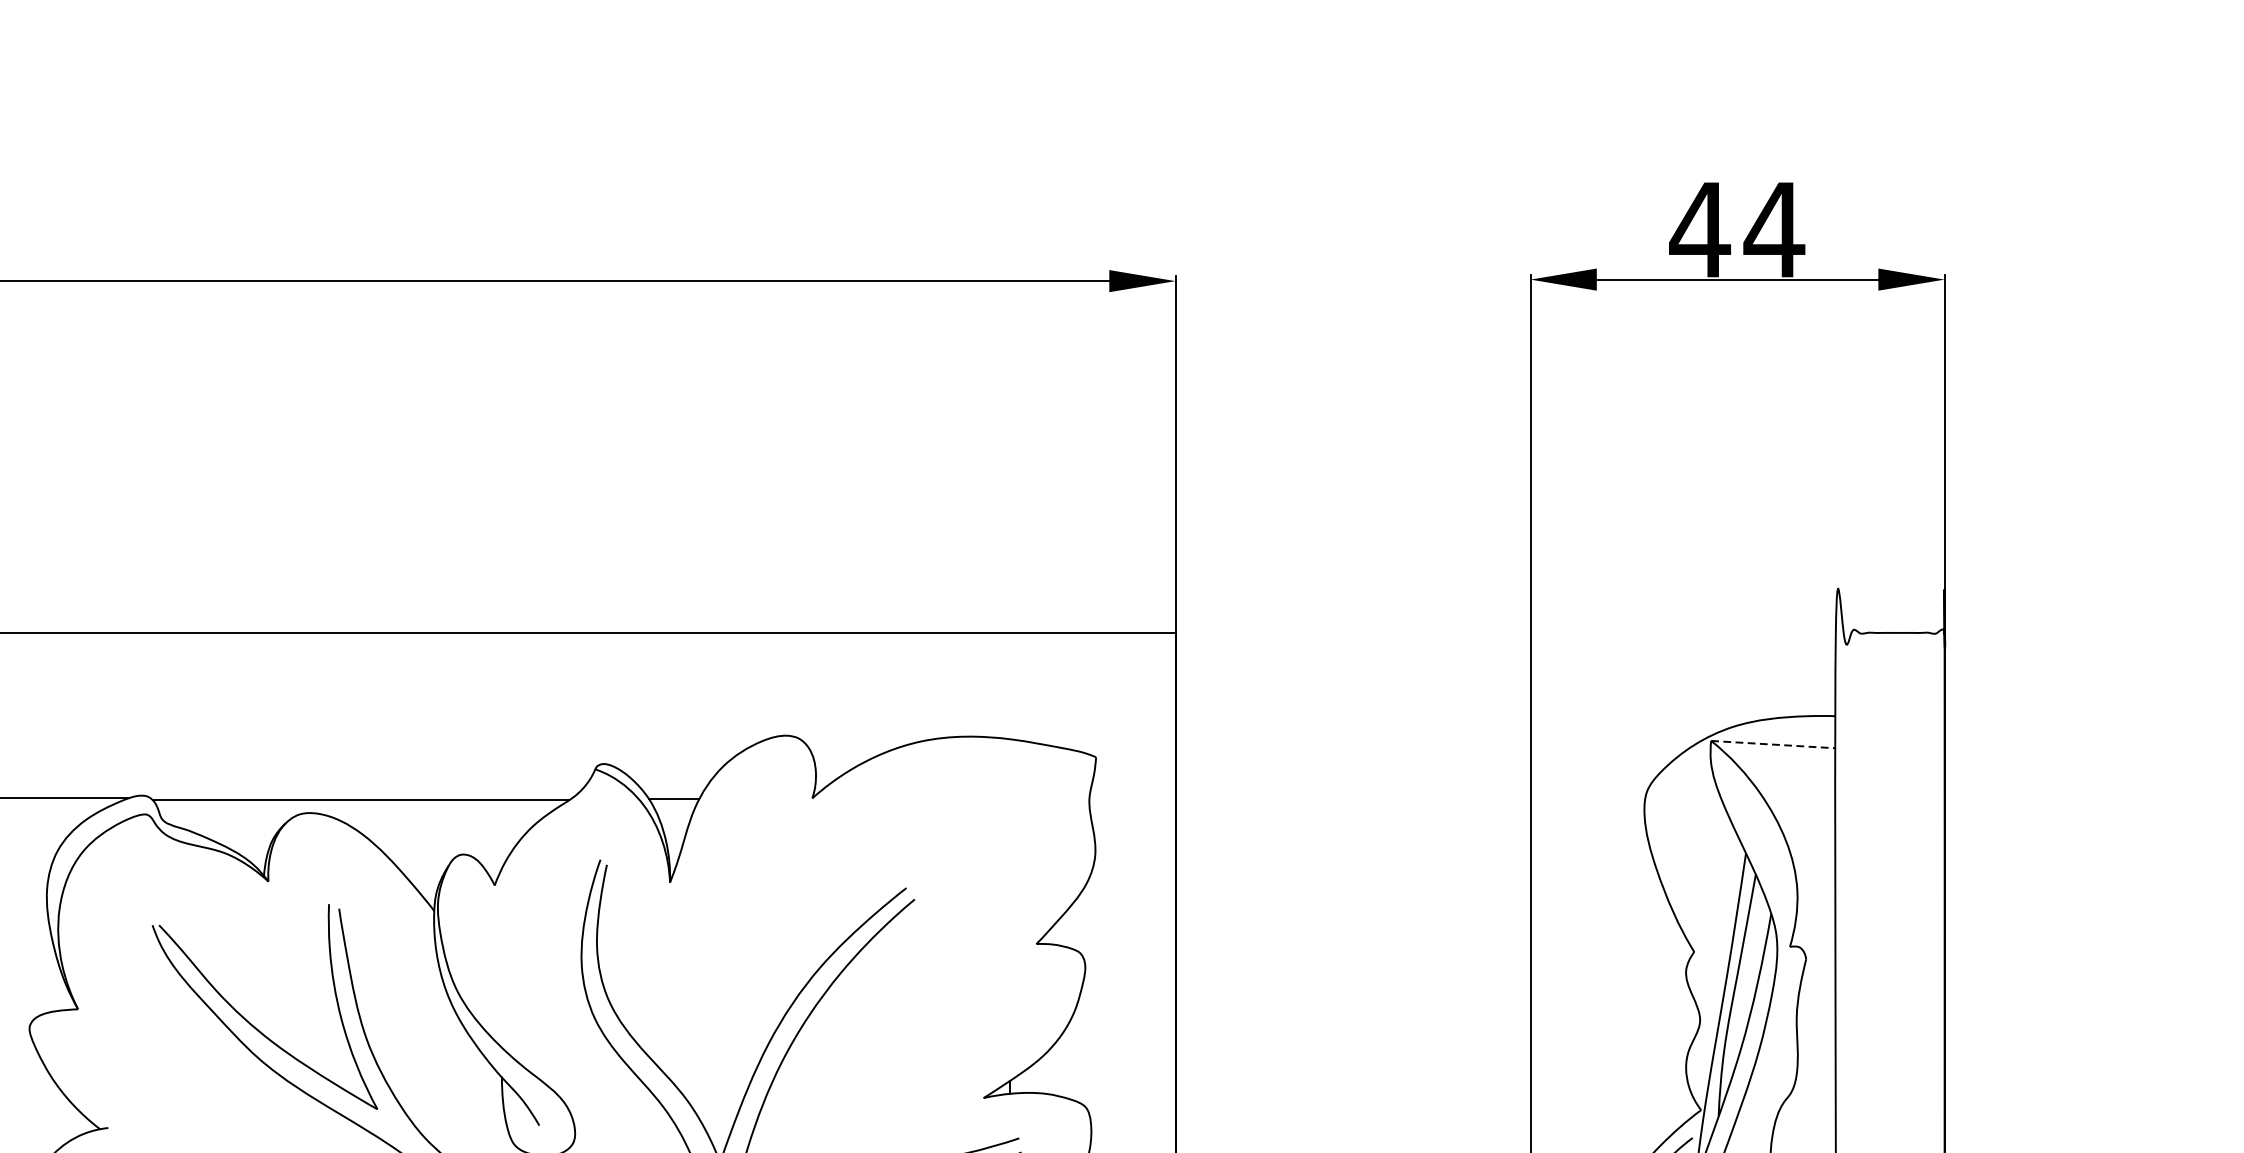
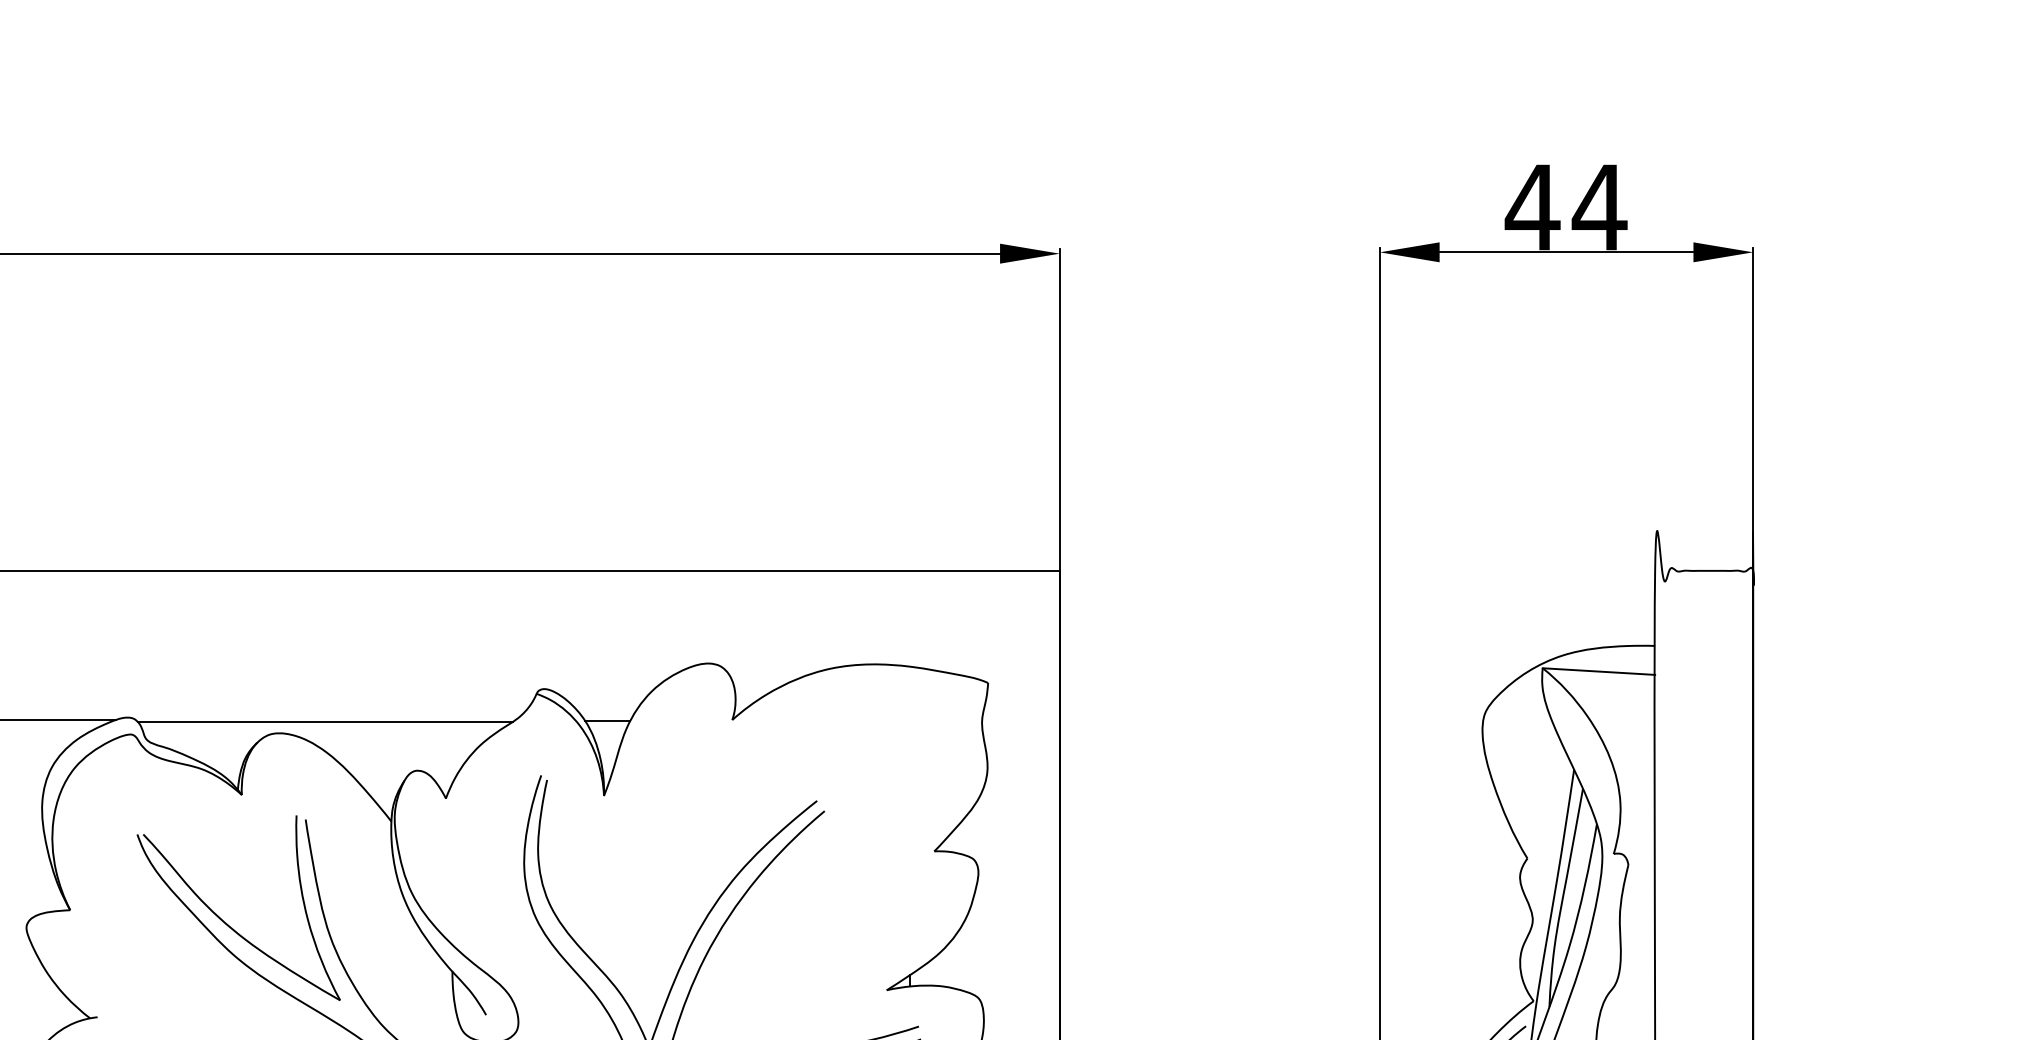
line: (1774, 744) -> (1599, 671), dashed -> solid

